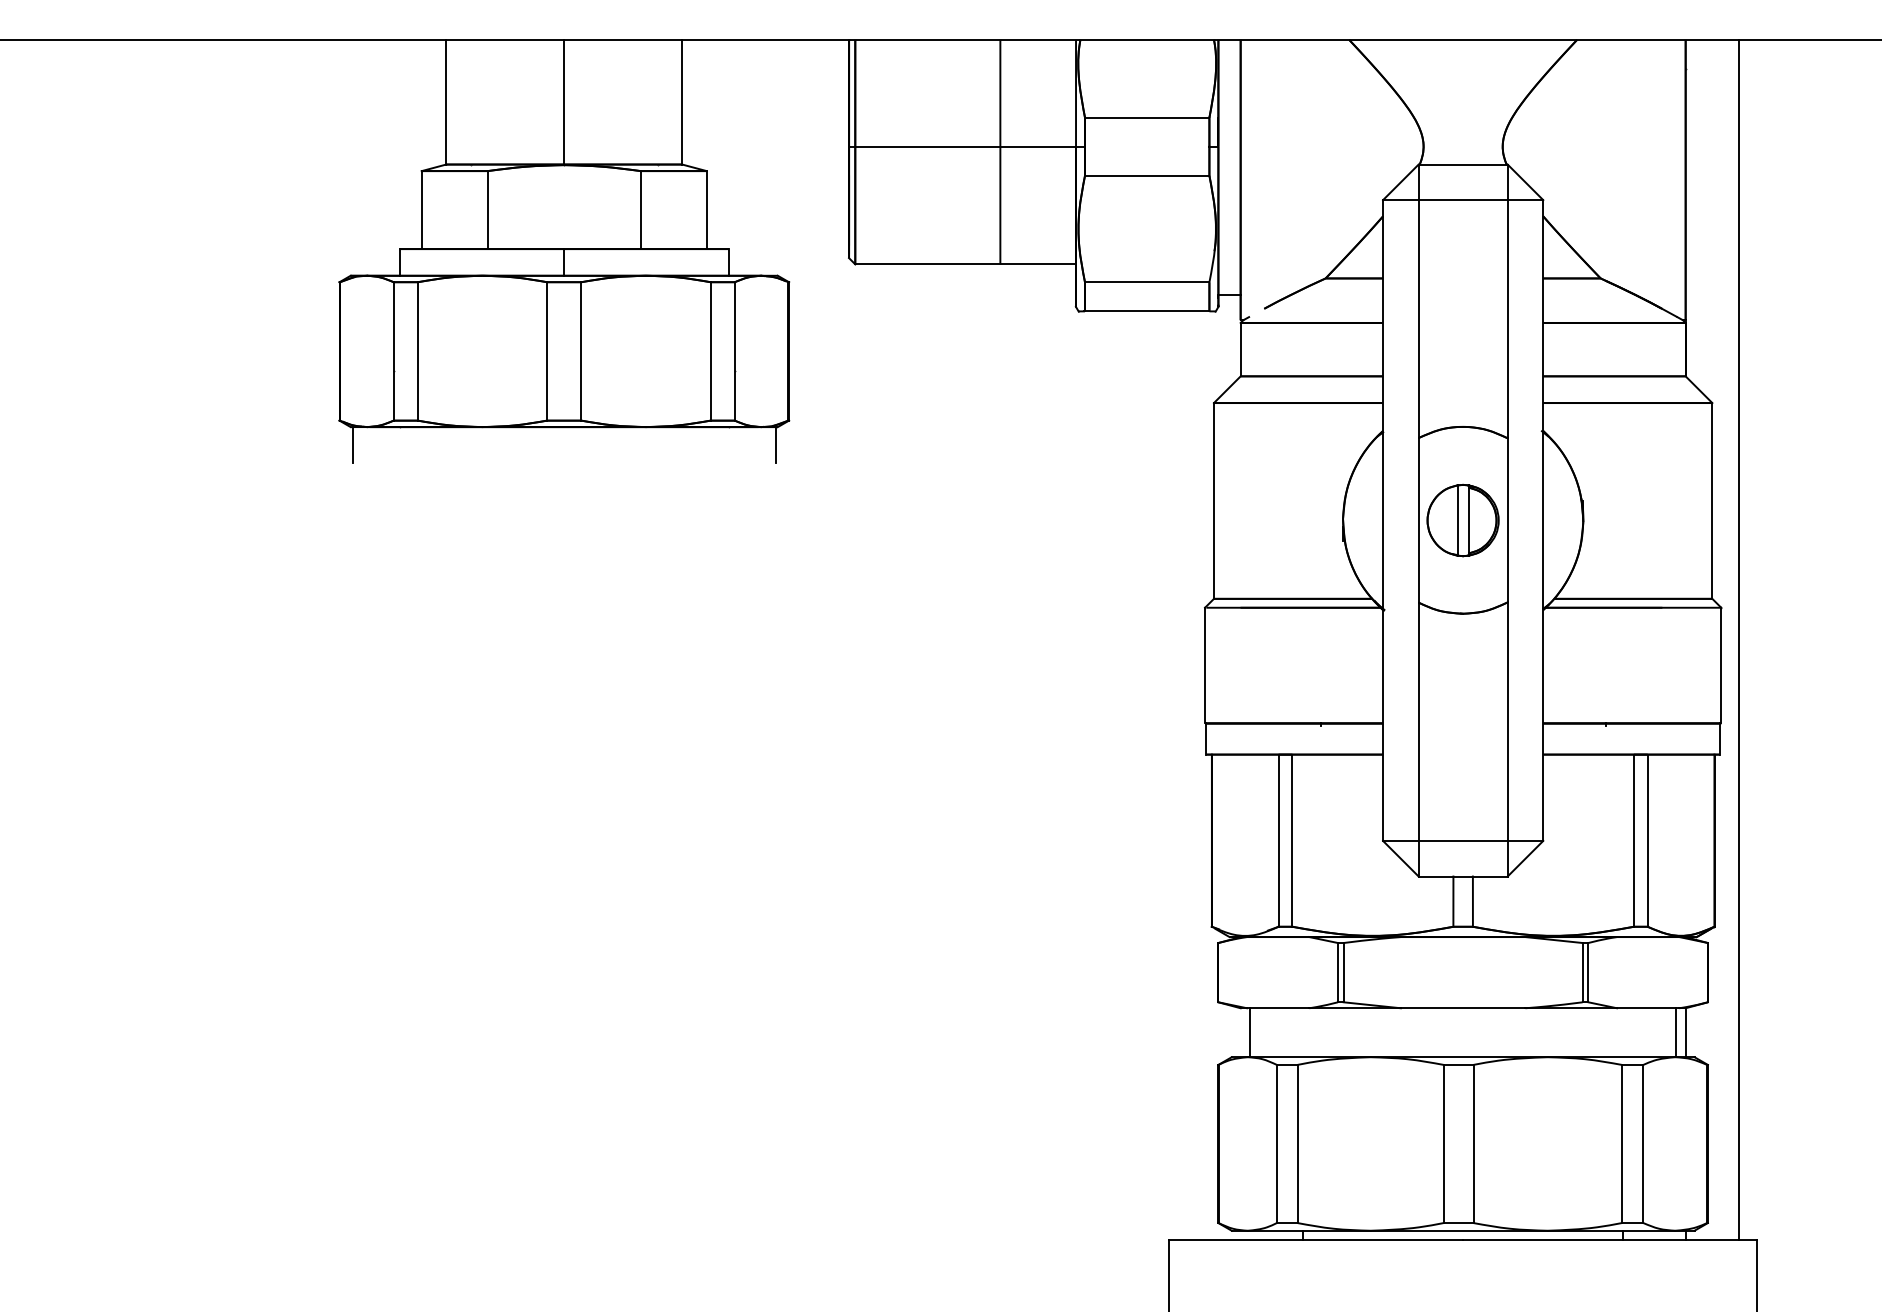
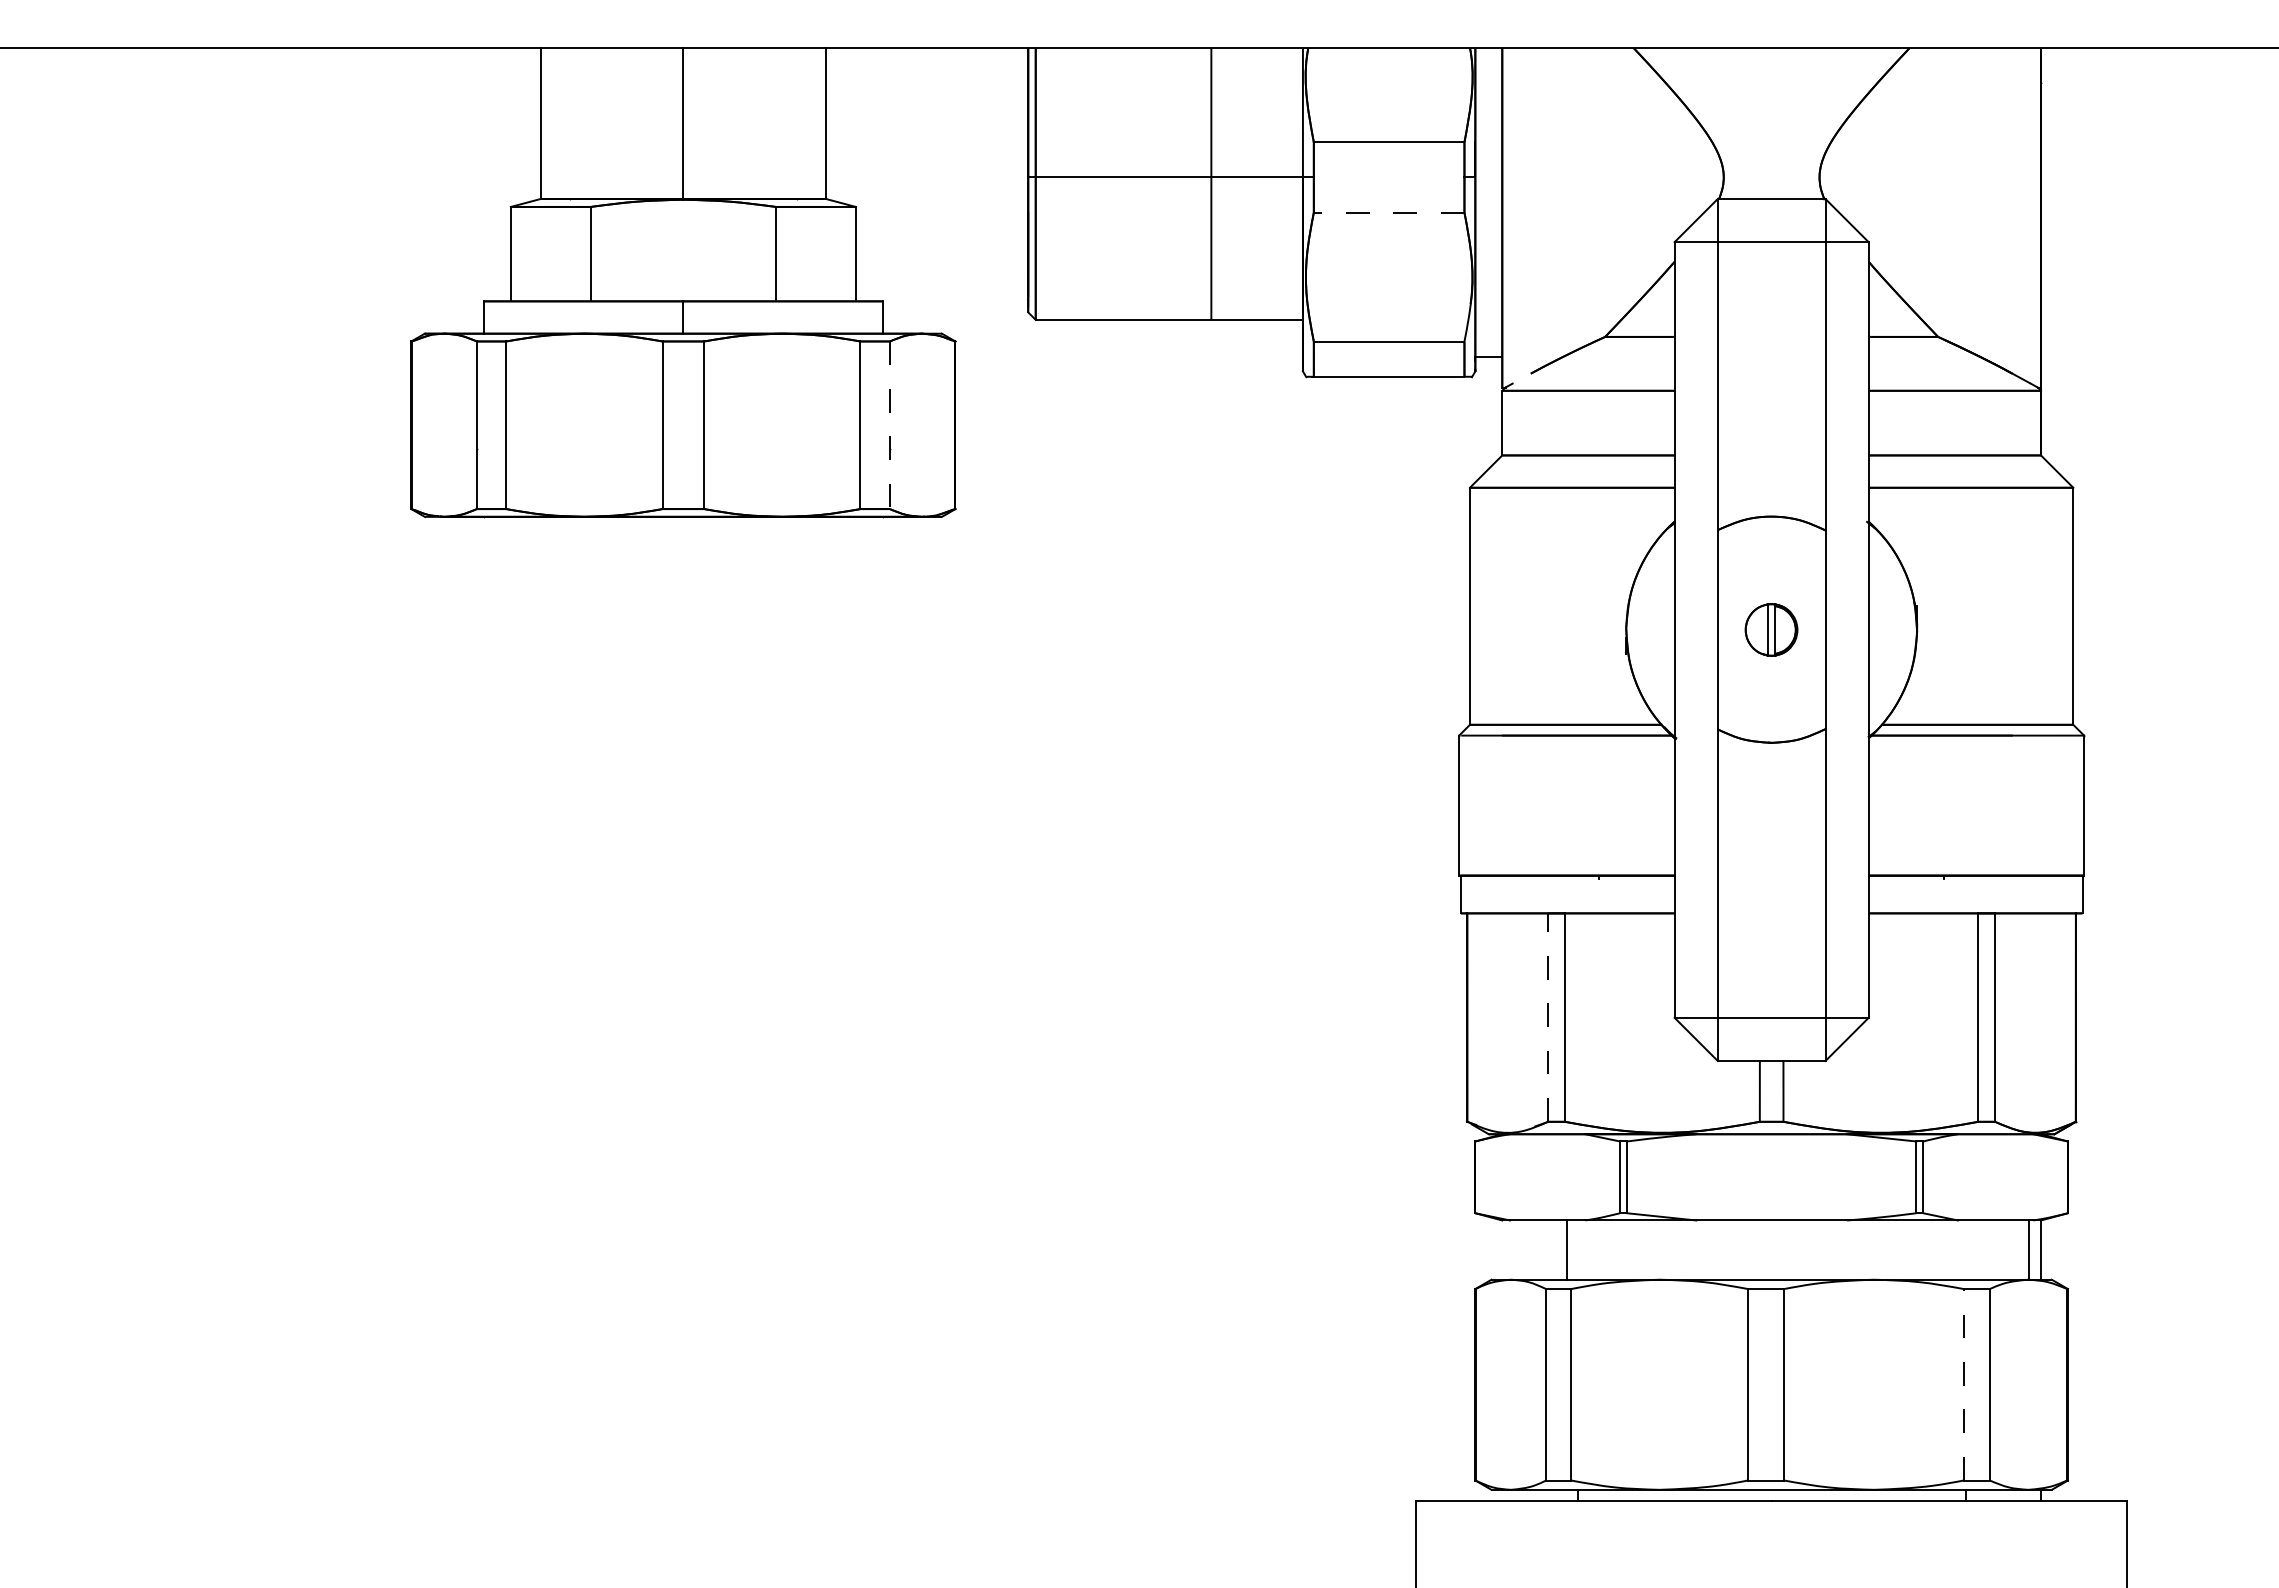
line: (1146, 175) -> (1388, 212), solid -> dashed
line: (734, 351) -> (889, 425), solid -> dashed
line: (352, 444) -> (427, 537), removed
line: (775, 444) -> (939, 537), removed
part: (1463, 520) -> (1771, 629), size x0.6
line: (1738, 639) -> (2105, 774), removed
line: (1278, 840) -> (1548, 1017), solid -> dashed
line: (1250, 1032) -> (1567, 1249), moved
line: (1621, 1143) -> (1963, 1384), solid -> dashed

